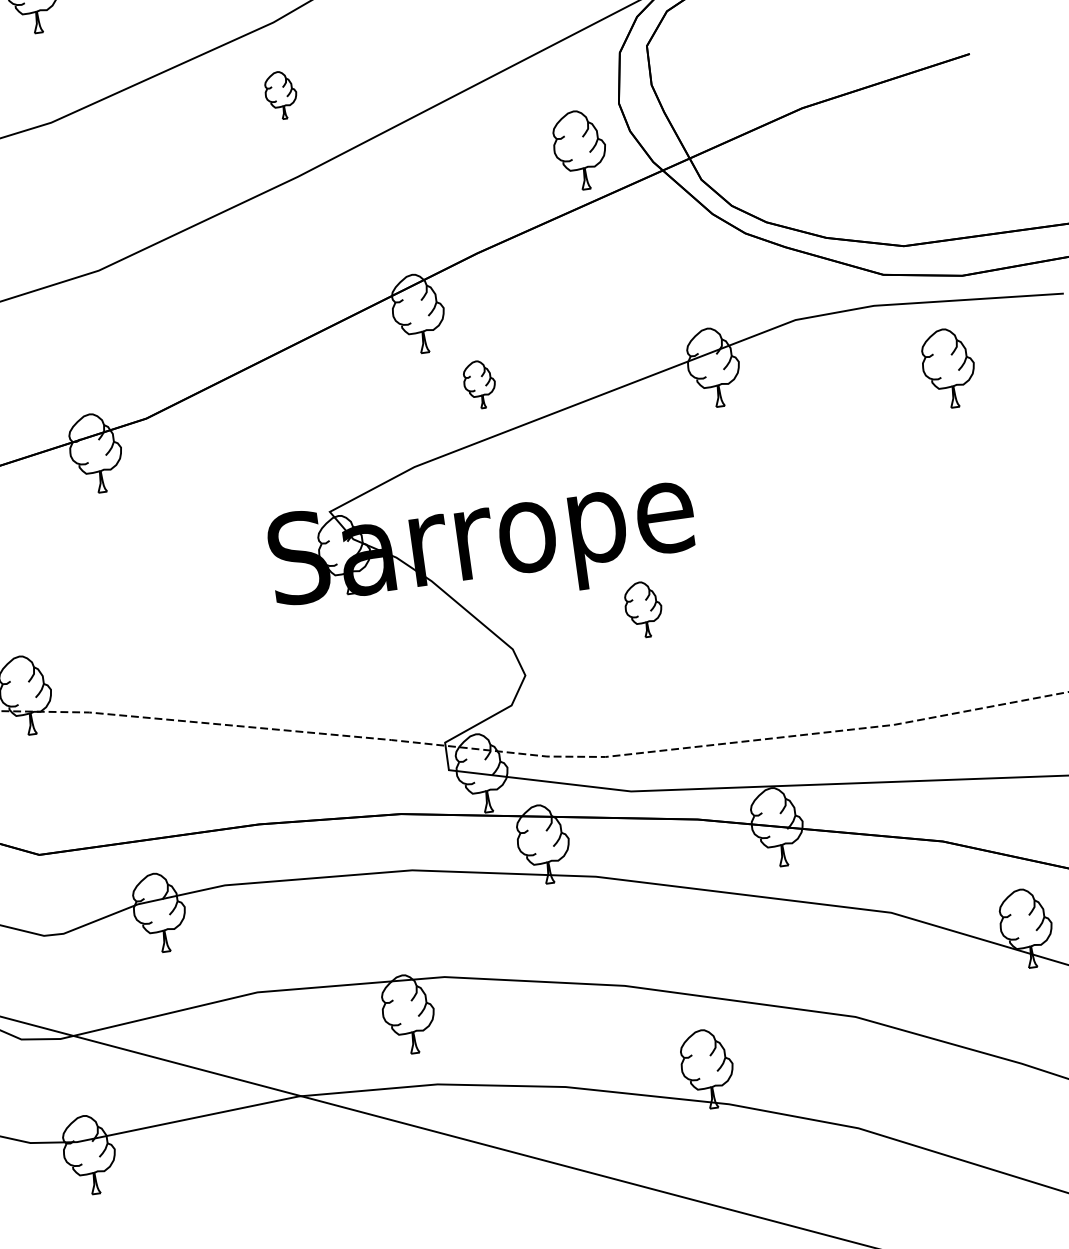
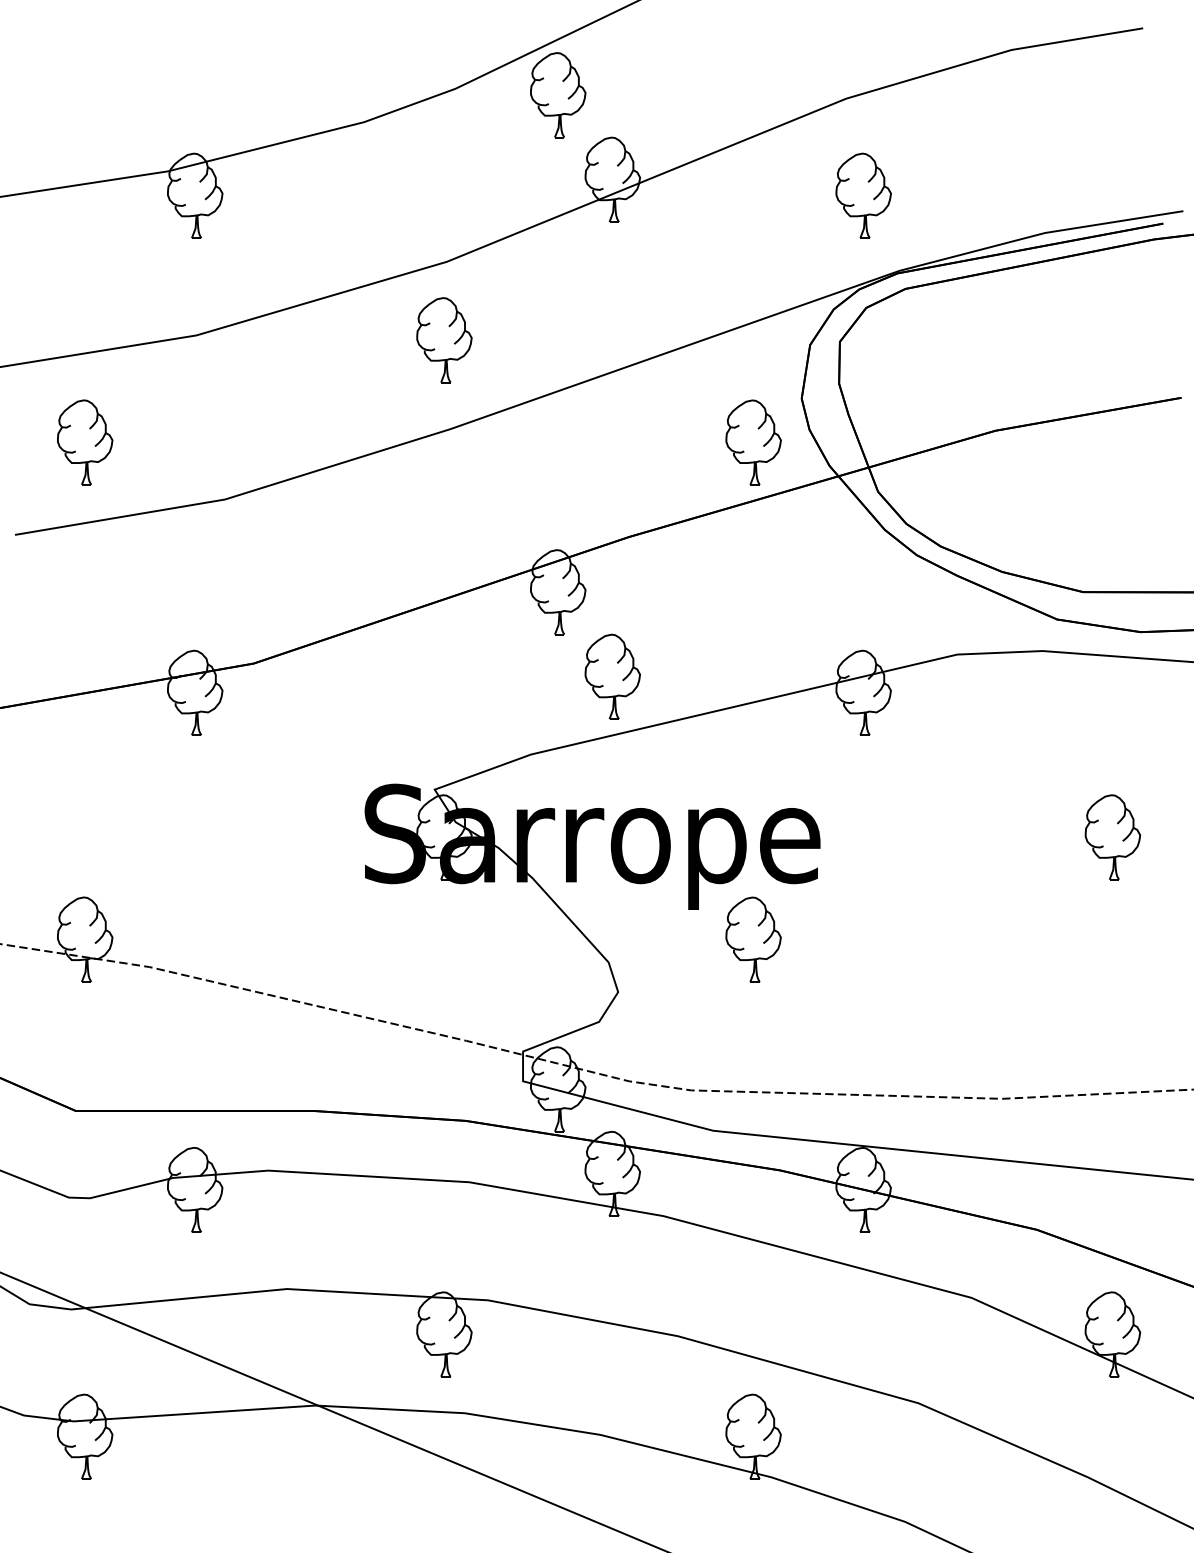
part: (281, 95) -> (444, 340), size x1.67
part: (948, 368) -> (1112, 837), moved
part: (479, 384) -> (612, 676), size x1.67
part: (643, 609) -> (753, 939), size x1.43

